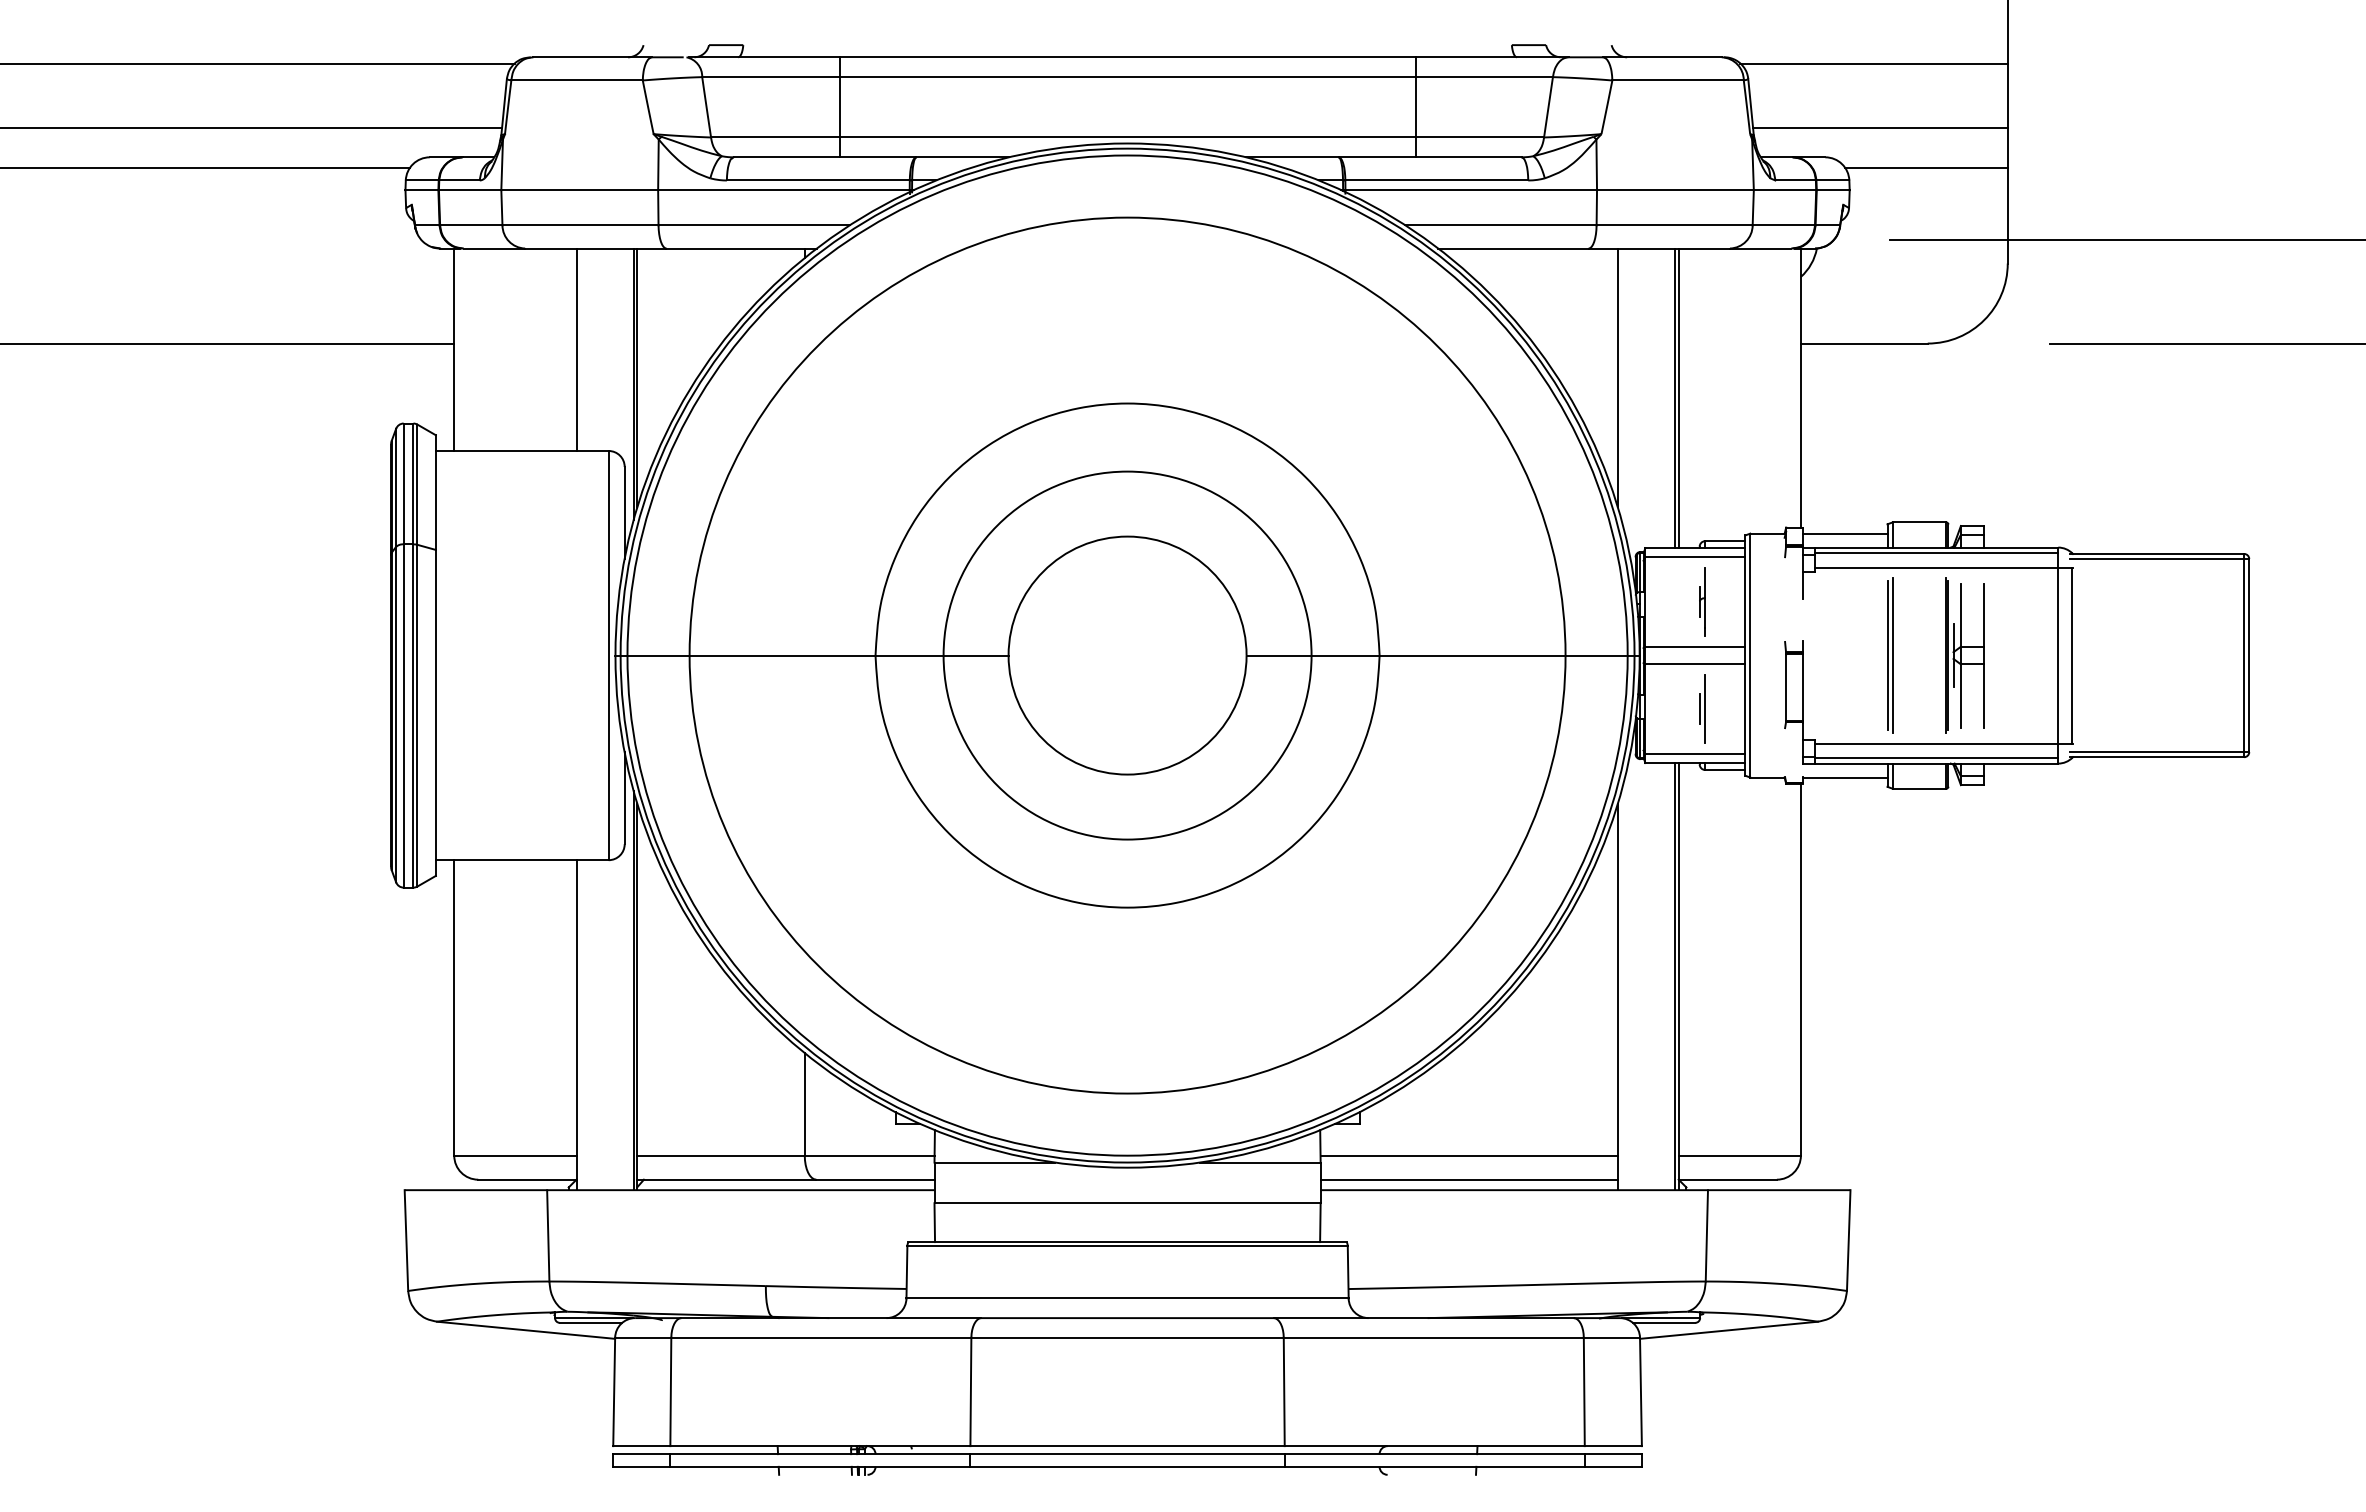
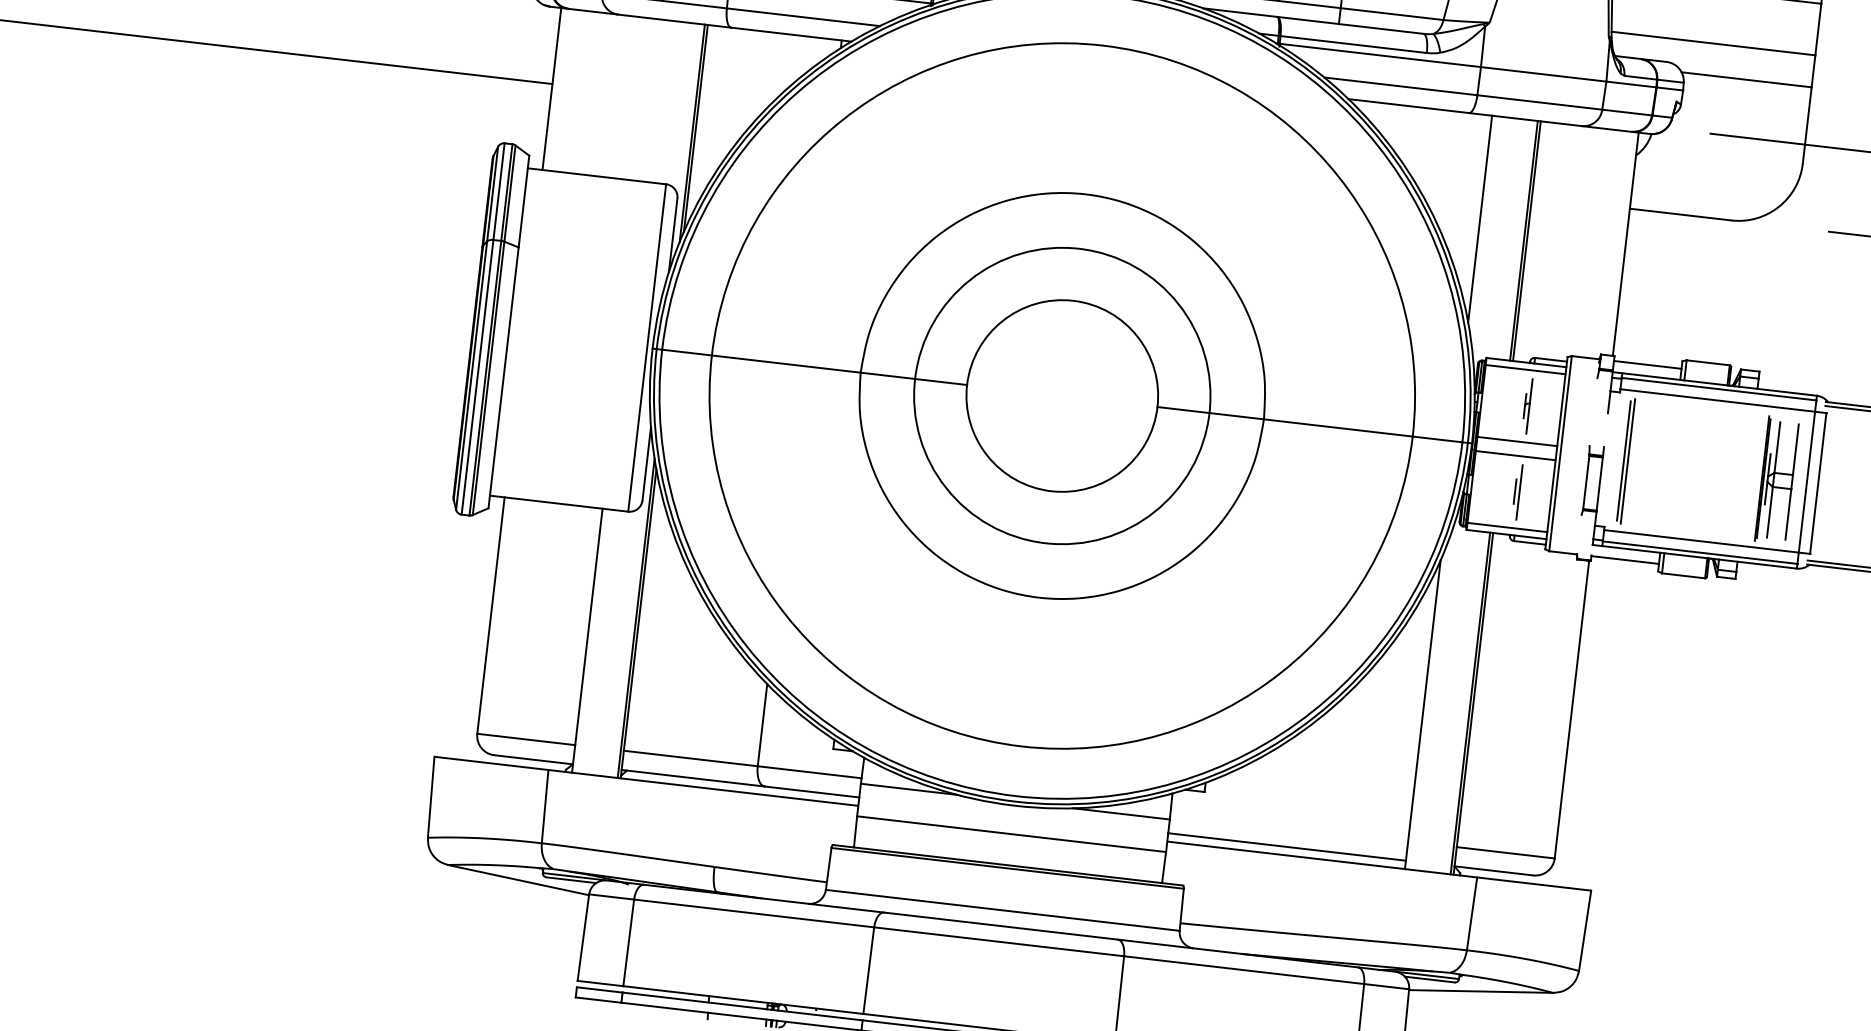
line: (576, 349) -> (649, 100), removed
part: (1890, 655) -> (1626, 461), moved
part: (1964, 655) -> (1776, 480), moved
line: (1468, 1155) -> (1288, 827), removed

